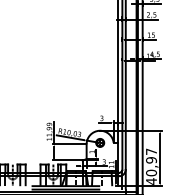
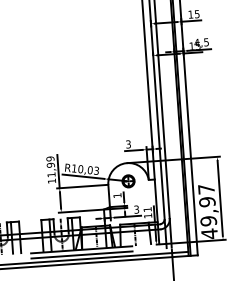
text: (151, 173) -> (208, 221), 40,97 -> 49,97

